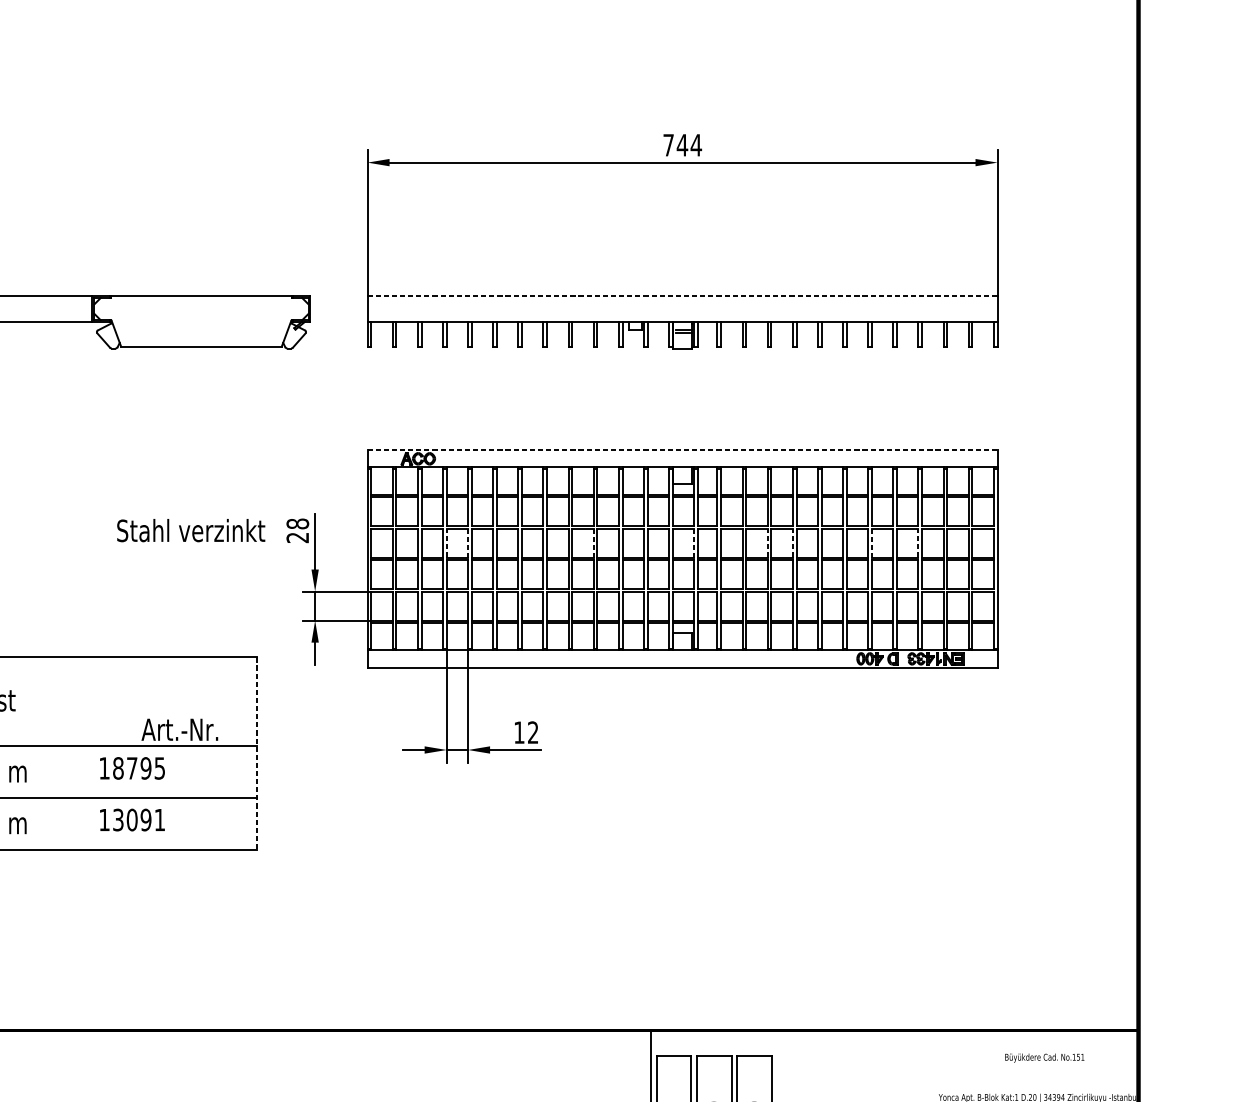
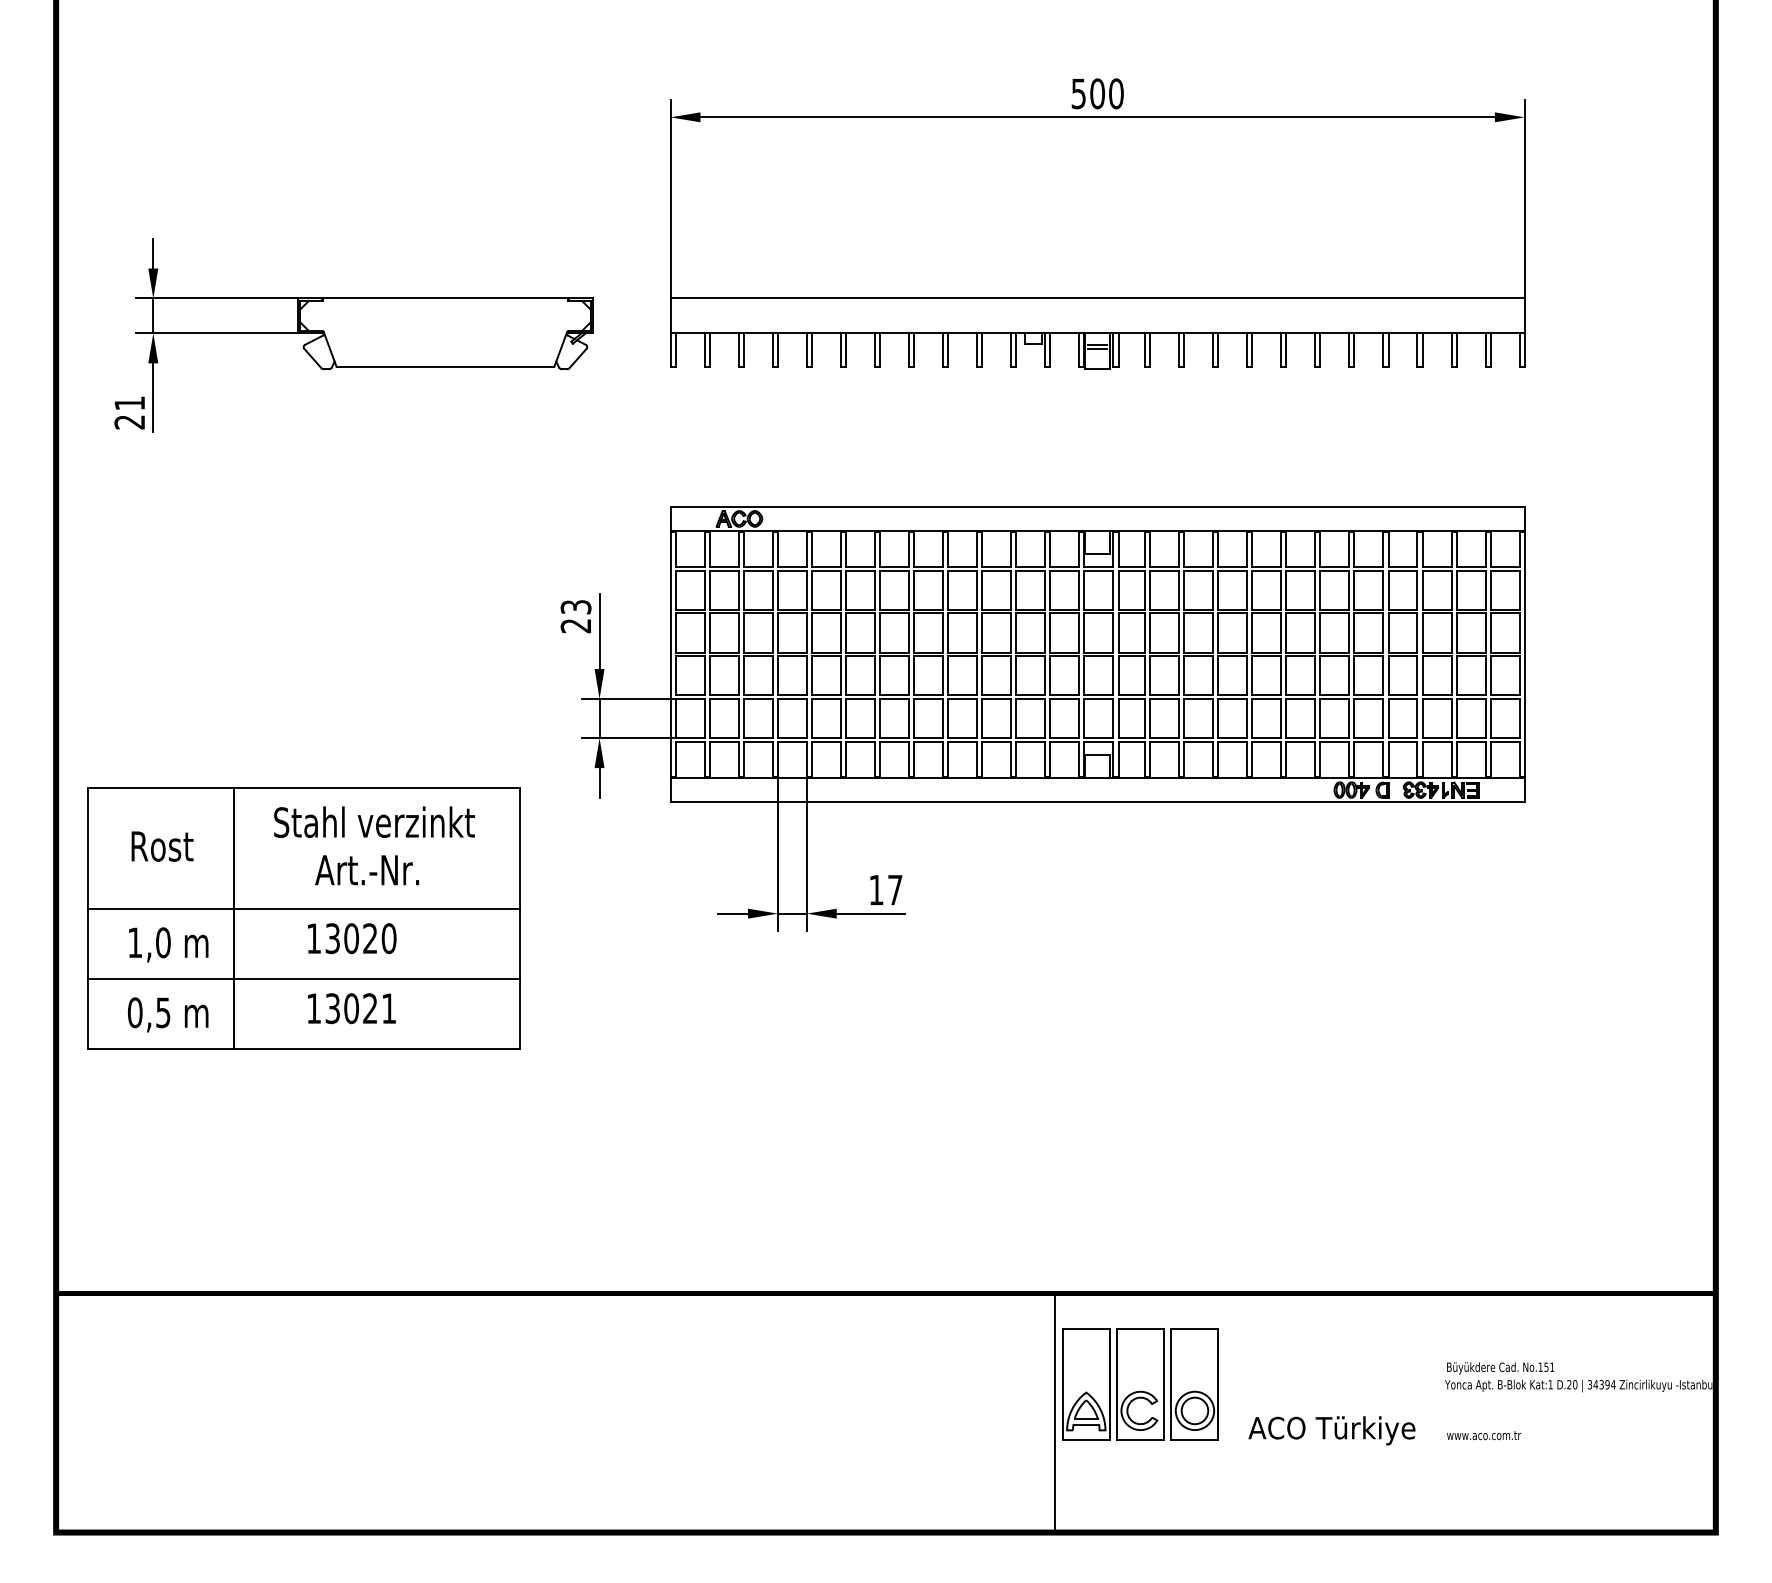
text: (682, 145) -> (1097, 93), 744 -> 500
line: (683, 296) -> (1098, 298), dashed -> solid
line: (683, 449) -> (1098, 506), dashed -> solid
text: (297, 523) -> (575, 606), 28 -> 23
text: (191, 530) -> (374, 821), moved
line: (446, 543) -> (777, 633), dashed -> solid
line: (467, 543) -> (806, 633), dashed -> solid
line: (593, 543) -> (977, 633), dashed -> solid
line: (694, 543) -> (1113, 633), dashed -> solid
line: (767, 543) -> (1213, 633), dashed -> solid
line: (793, 543) -> (1247, 633), dashed -> solid
line: (871, 543) -> (1354, 633), dashed -> solid
line: (918, 543) -> (1417, 633), dashed -> solid
text: (179, 729) -> (366, 870), moved
text: (533, 732) -> (895, 889), 12 -> 17
line: (45, 753) -> (233, 918), added
line: (256, 753) -> (520, 918), dashed -> solid
text: (138, 768) -> (360, 938), 18795 -> 13020
text: (146, 819) -> (370, 1008), 13091 -> 13021
text: (1044, 1058) -> (1500, 1368), moved

